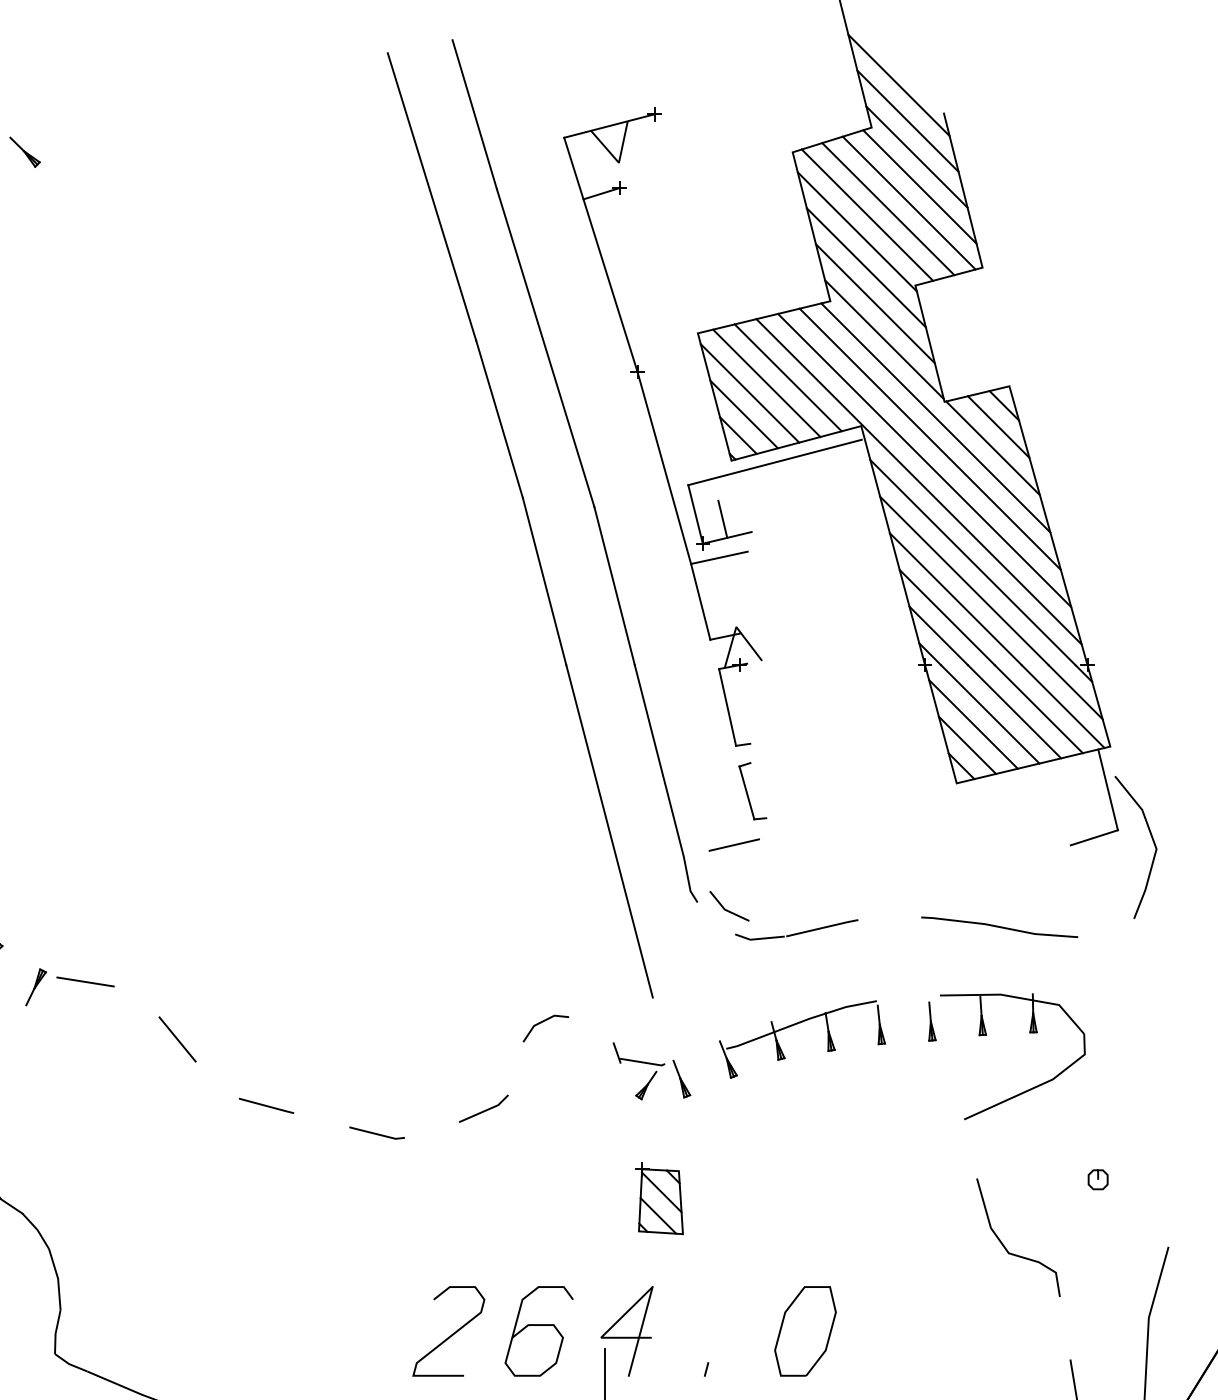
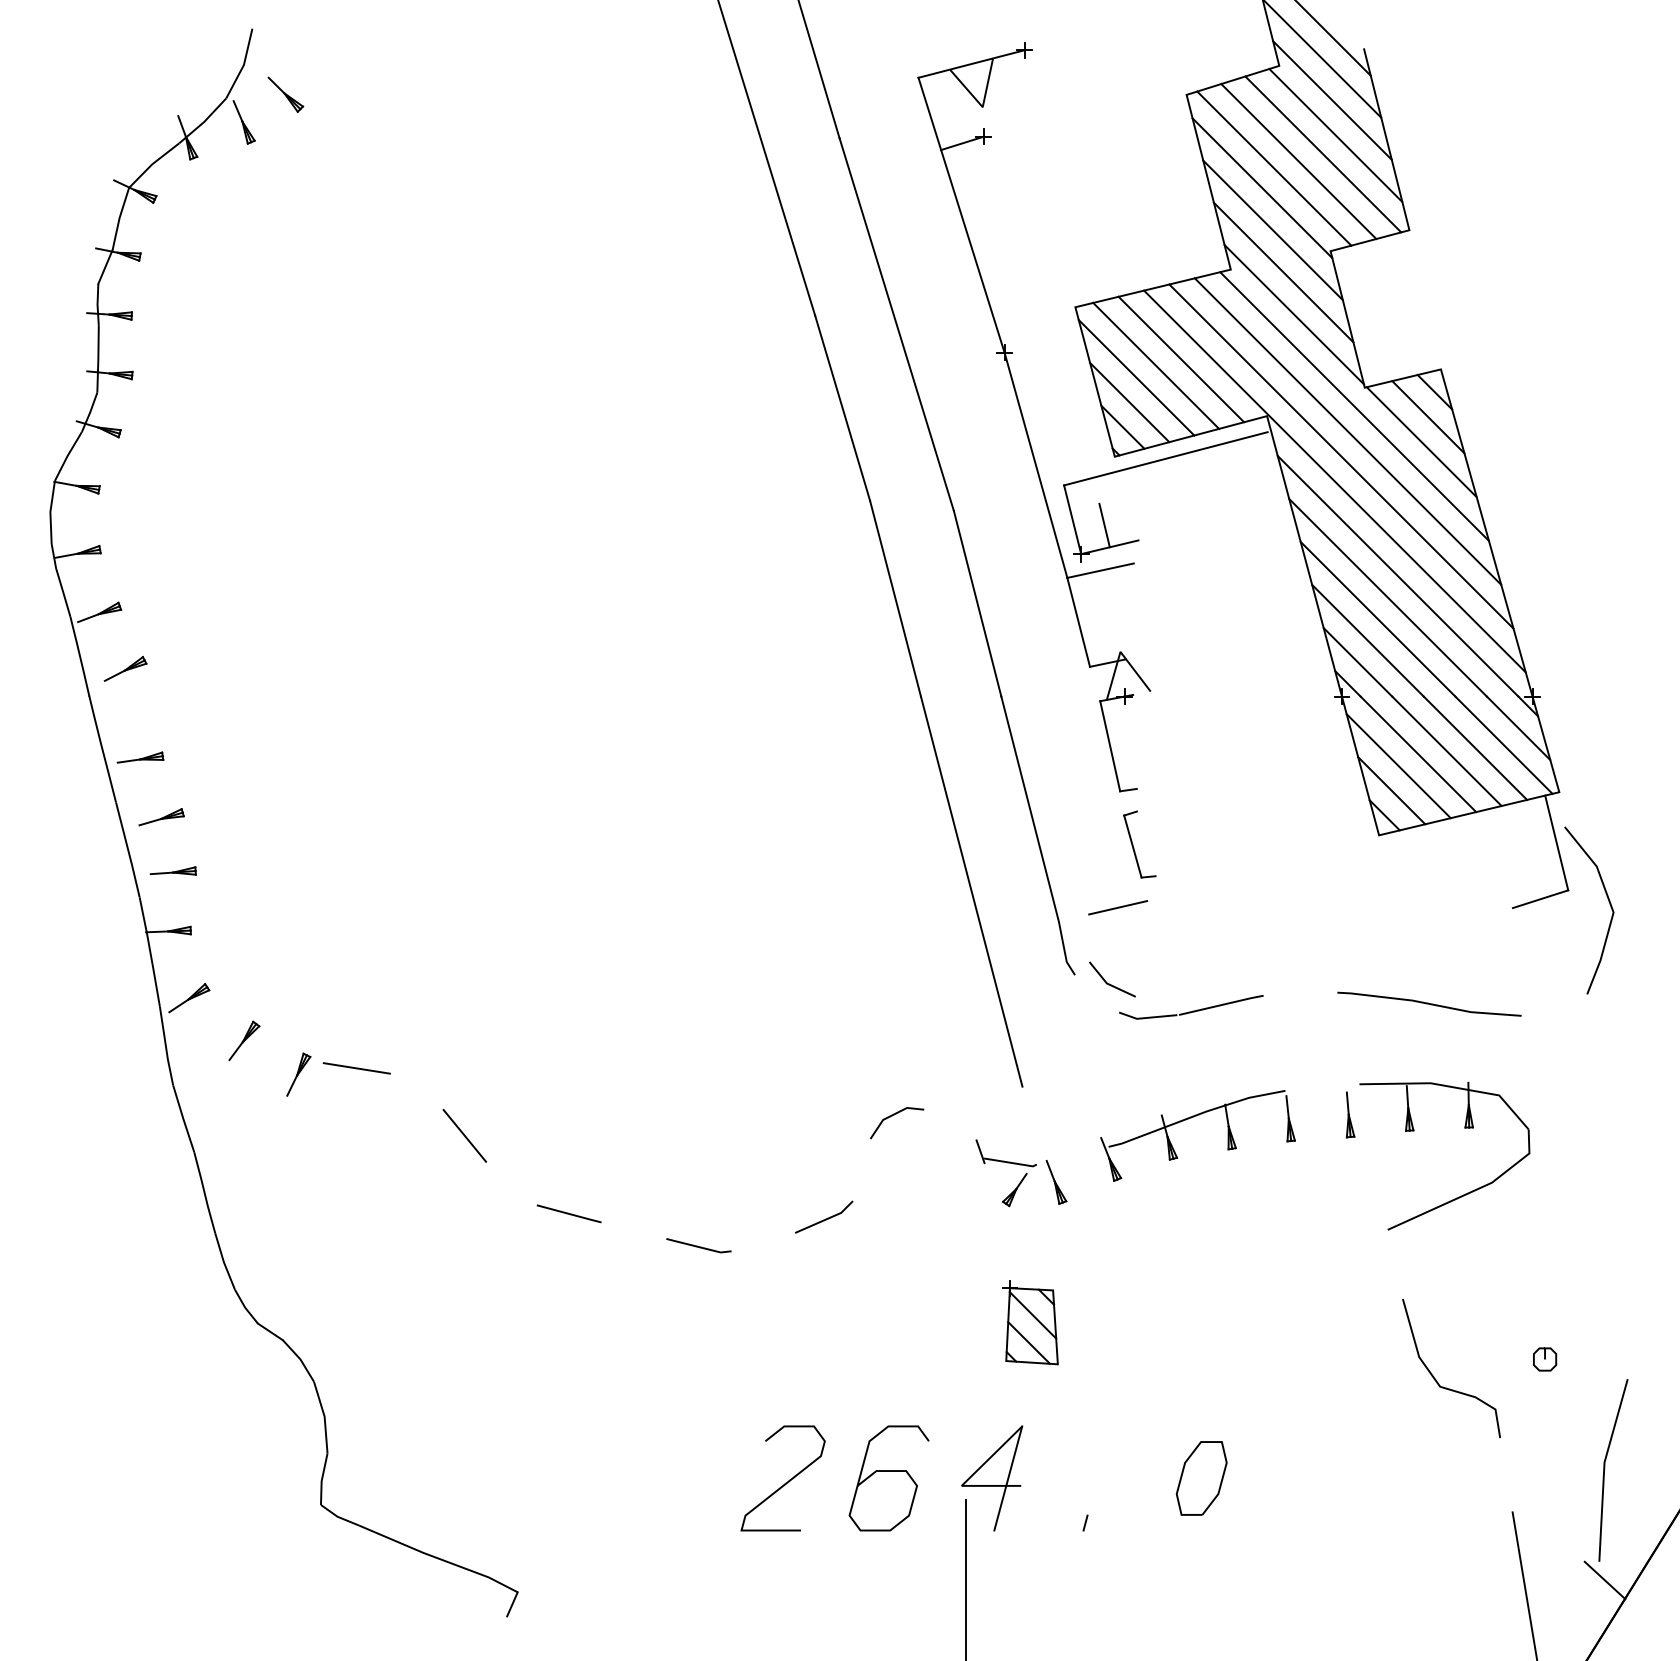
curve: (1098, 1179) -> (1545, 1359), moved
part: (805, 1331) -> (1201, 1478), size x0.7

